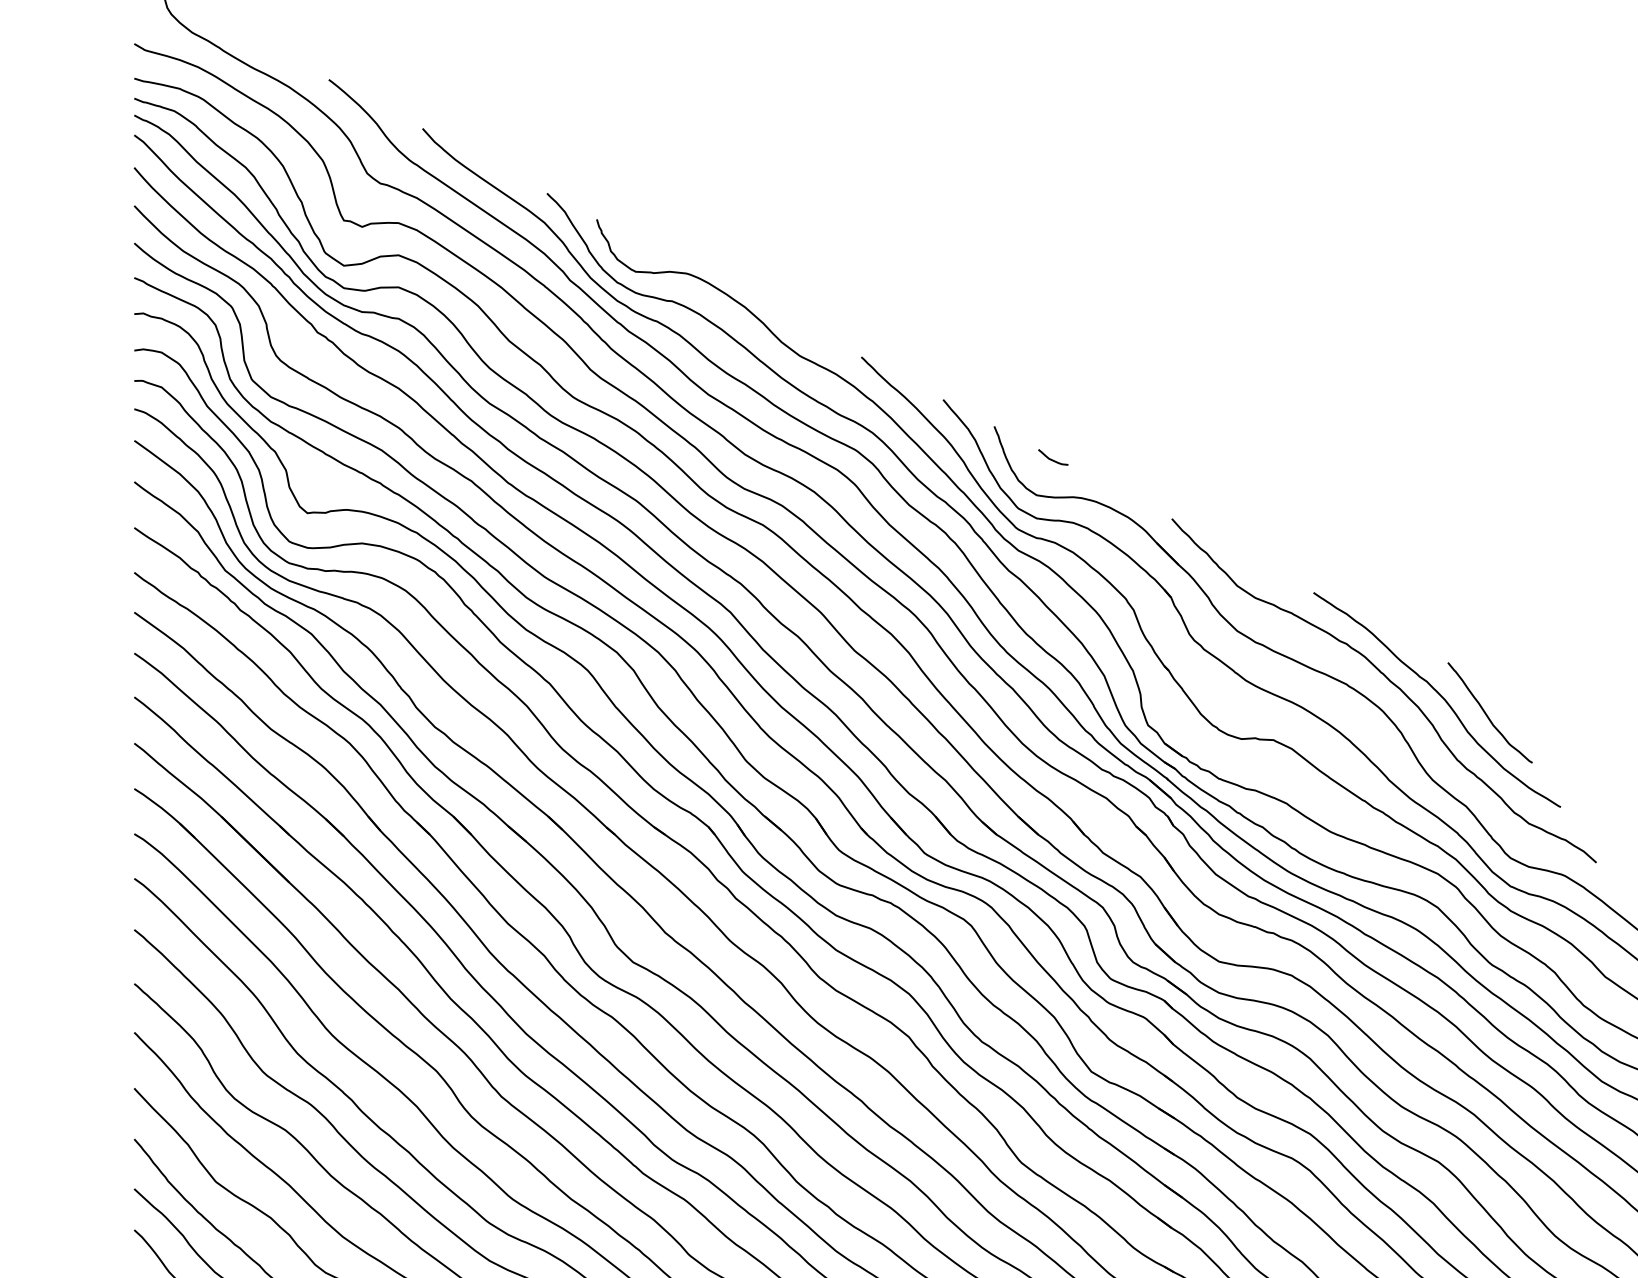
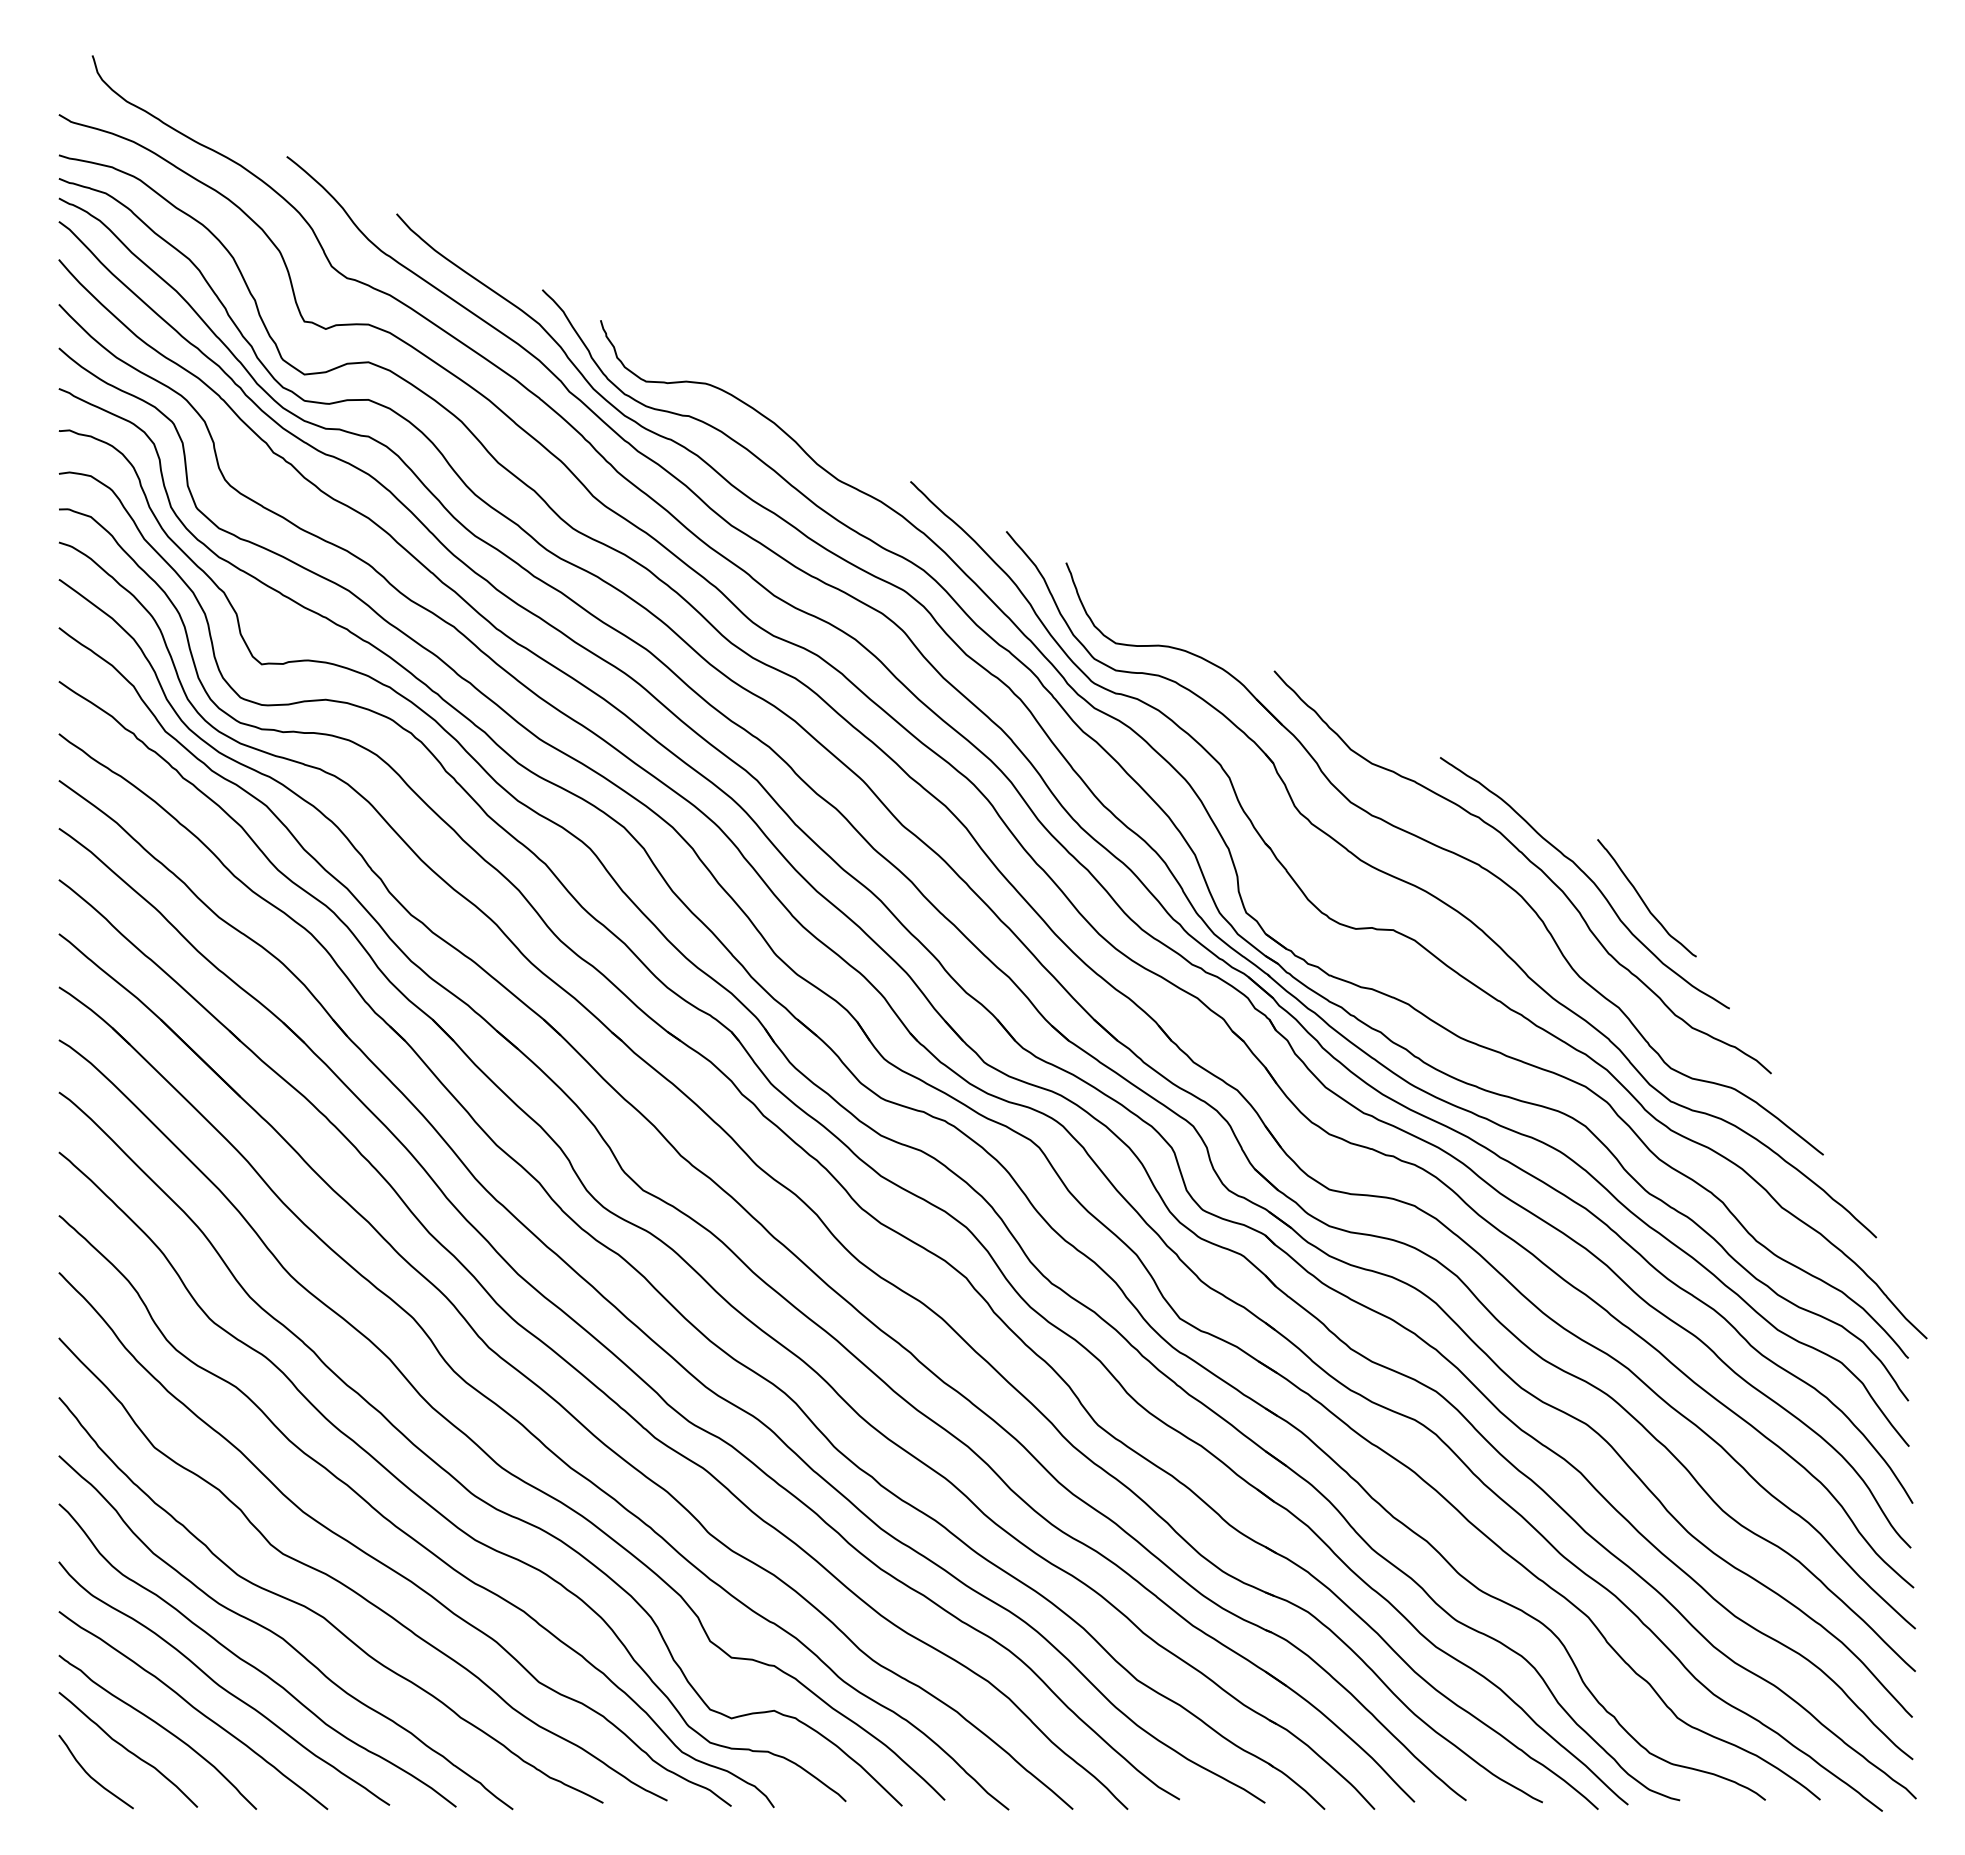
curve: (1050, 458) -> (1132, 600), removed

